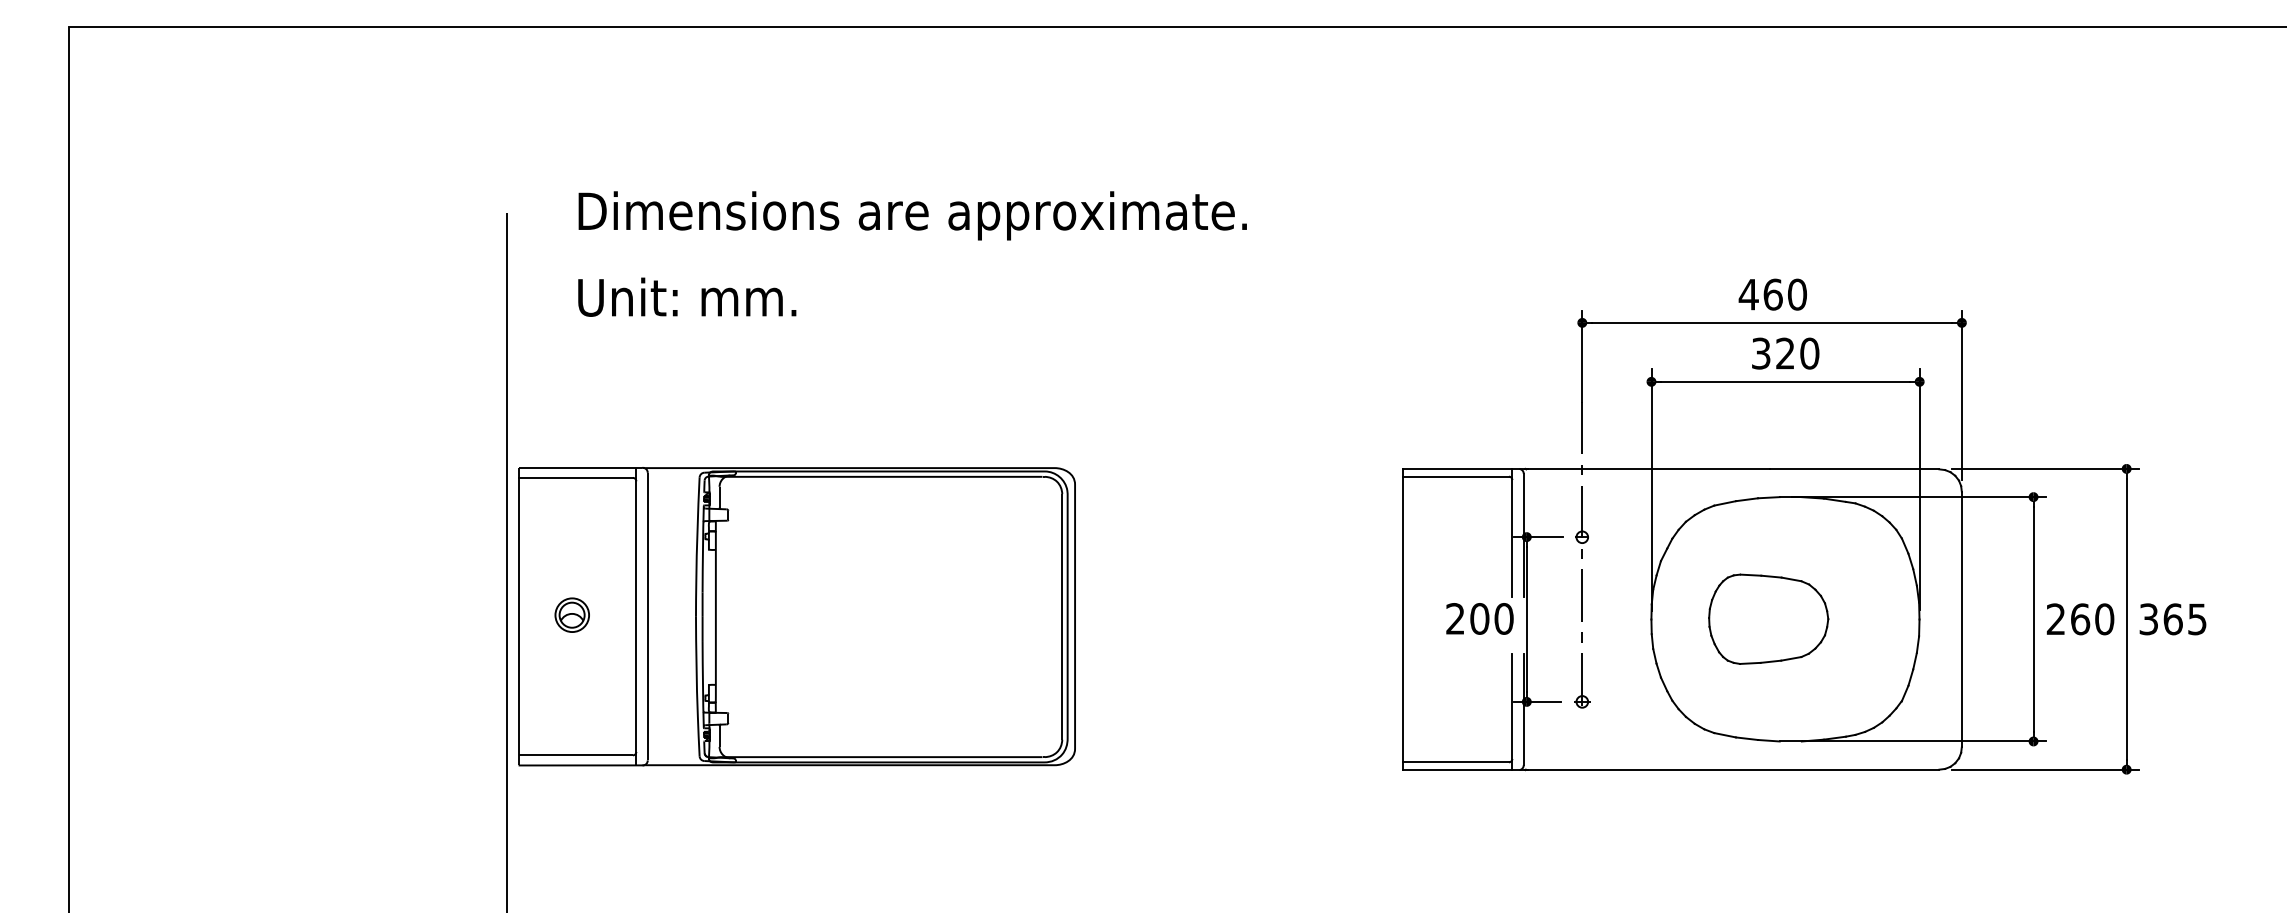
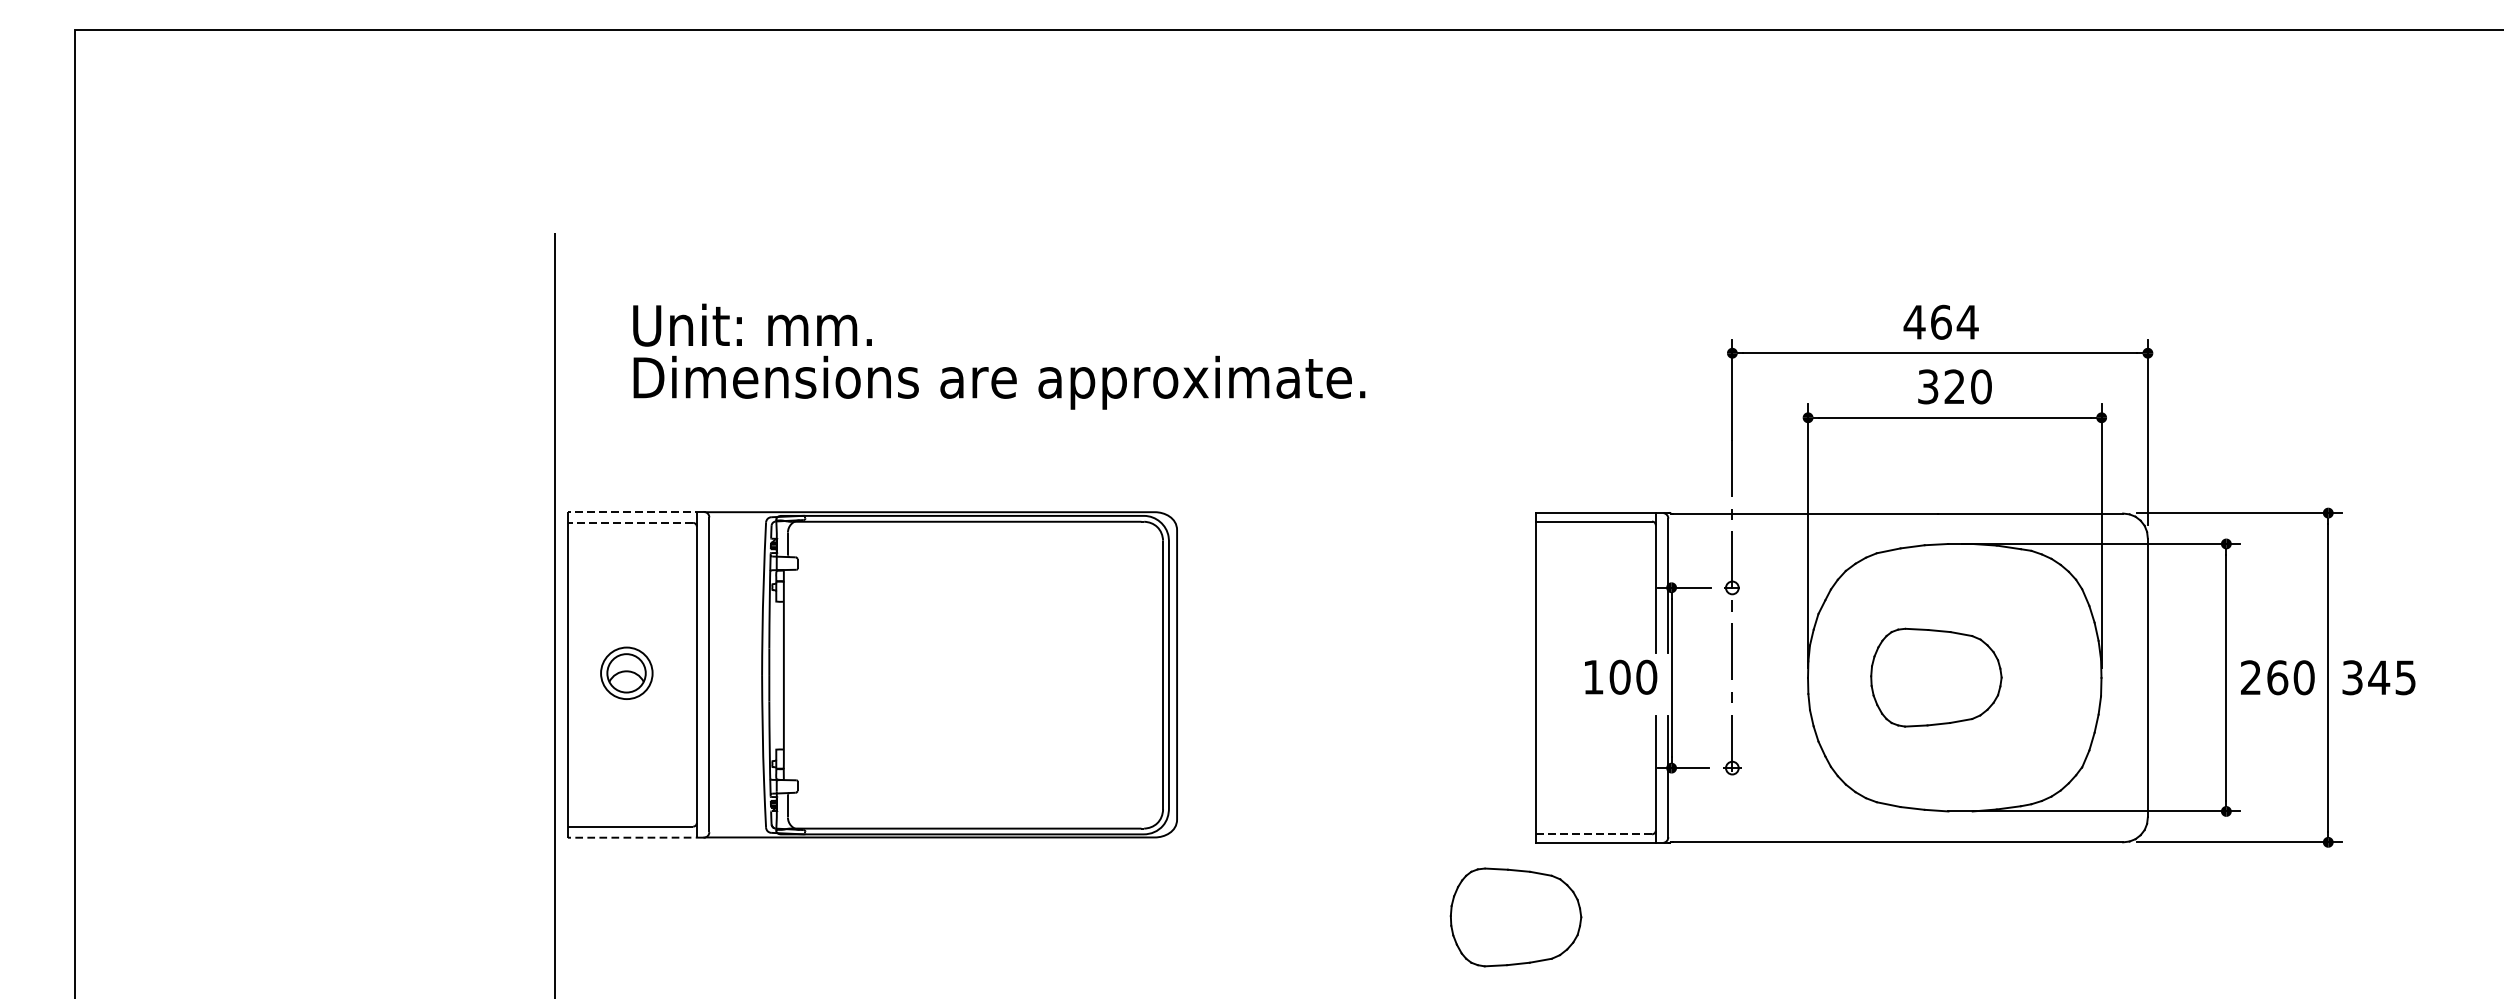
text: (912, 215) -> (999, 382), moved
text: (1797, 294) -> (1967, 322), 460 -> 464
line: (580, 467) -> (635, 511), solid -> dashed
line: (575, 477) -> (630, 522), solid -> dashed
part: (571, 614) -> (625, 672), size x1.4
text: (1455, 618) -> (1593, 676), 200 -> 100
text: (2173, 619) -> (2379, 677), 365 -> 345
line: (1455, 762) -> (1593, 834), solid -> dashed
line: (580, 765) -> (635, 837), solid -> dashed
part: (1384, 837) -> (1515, 916), added

